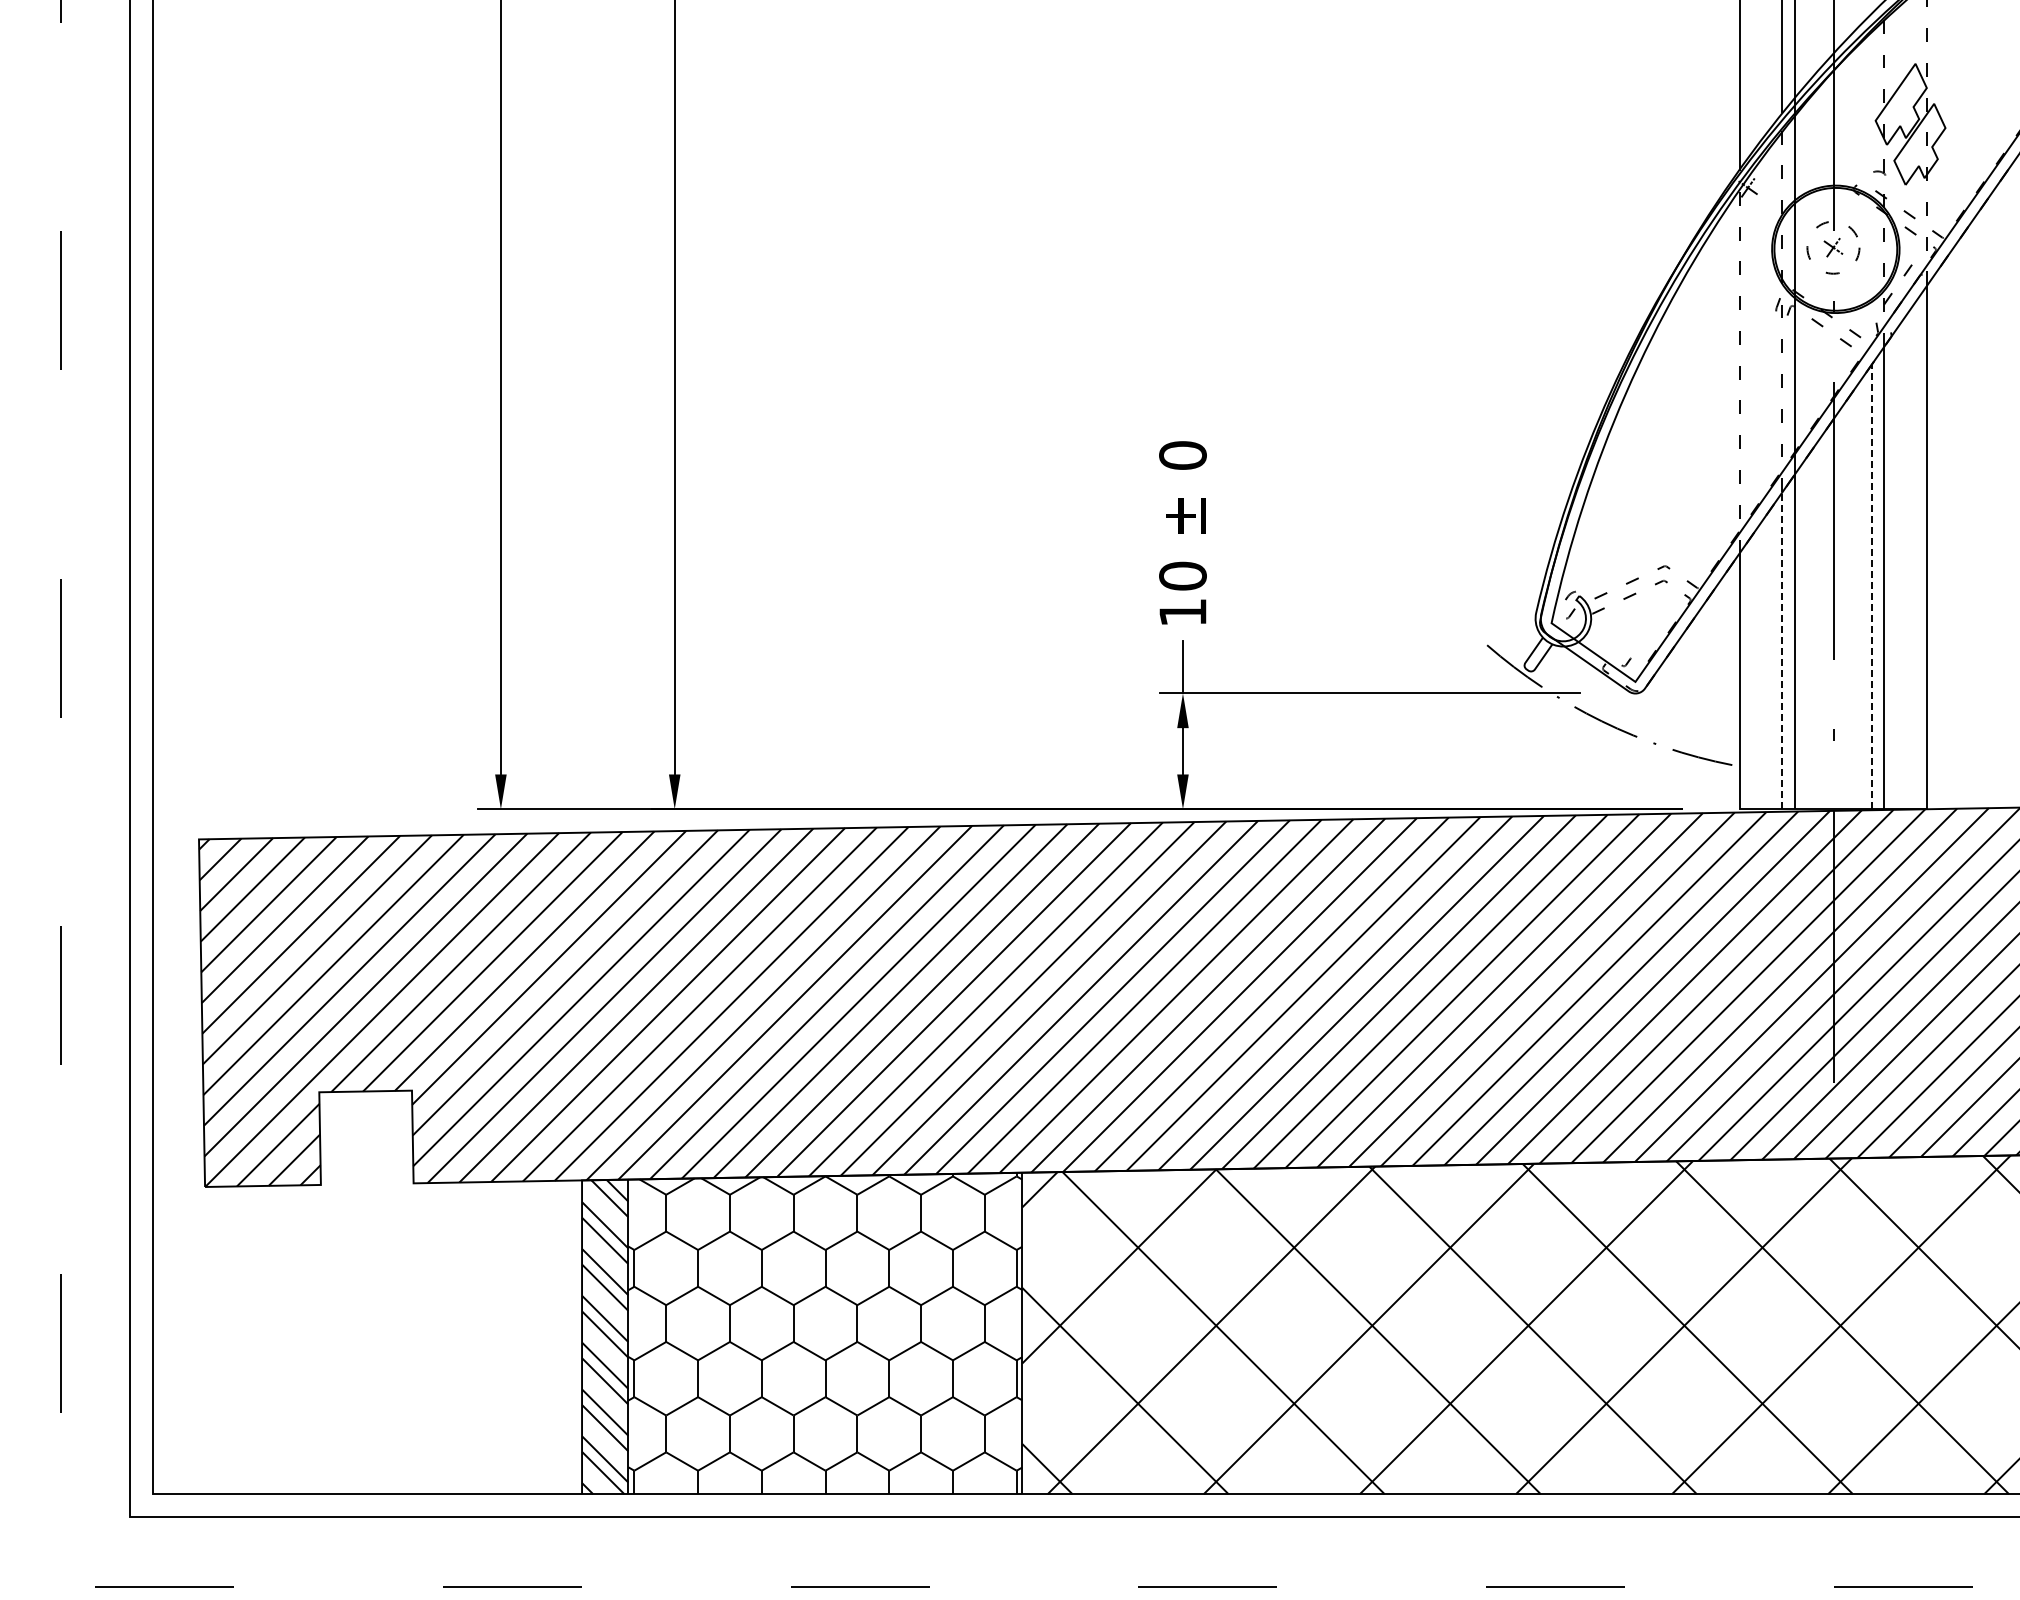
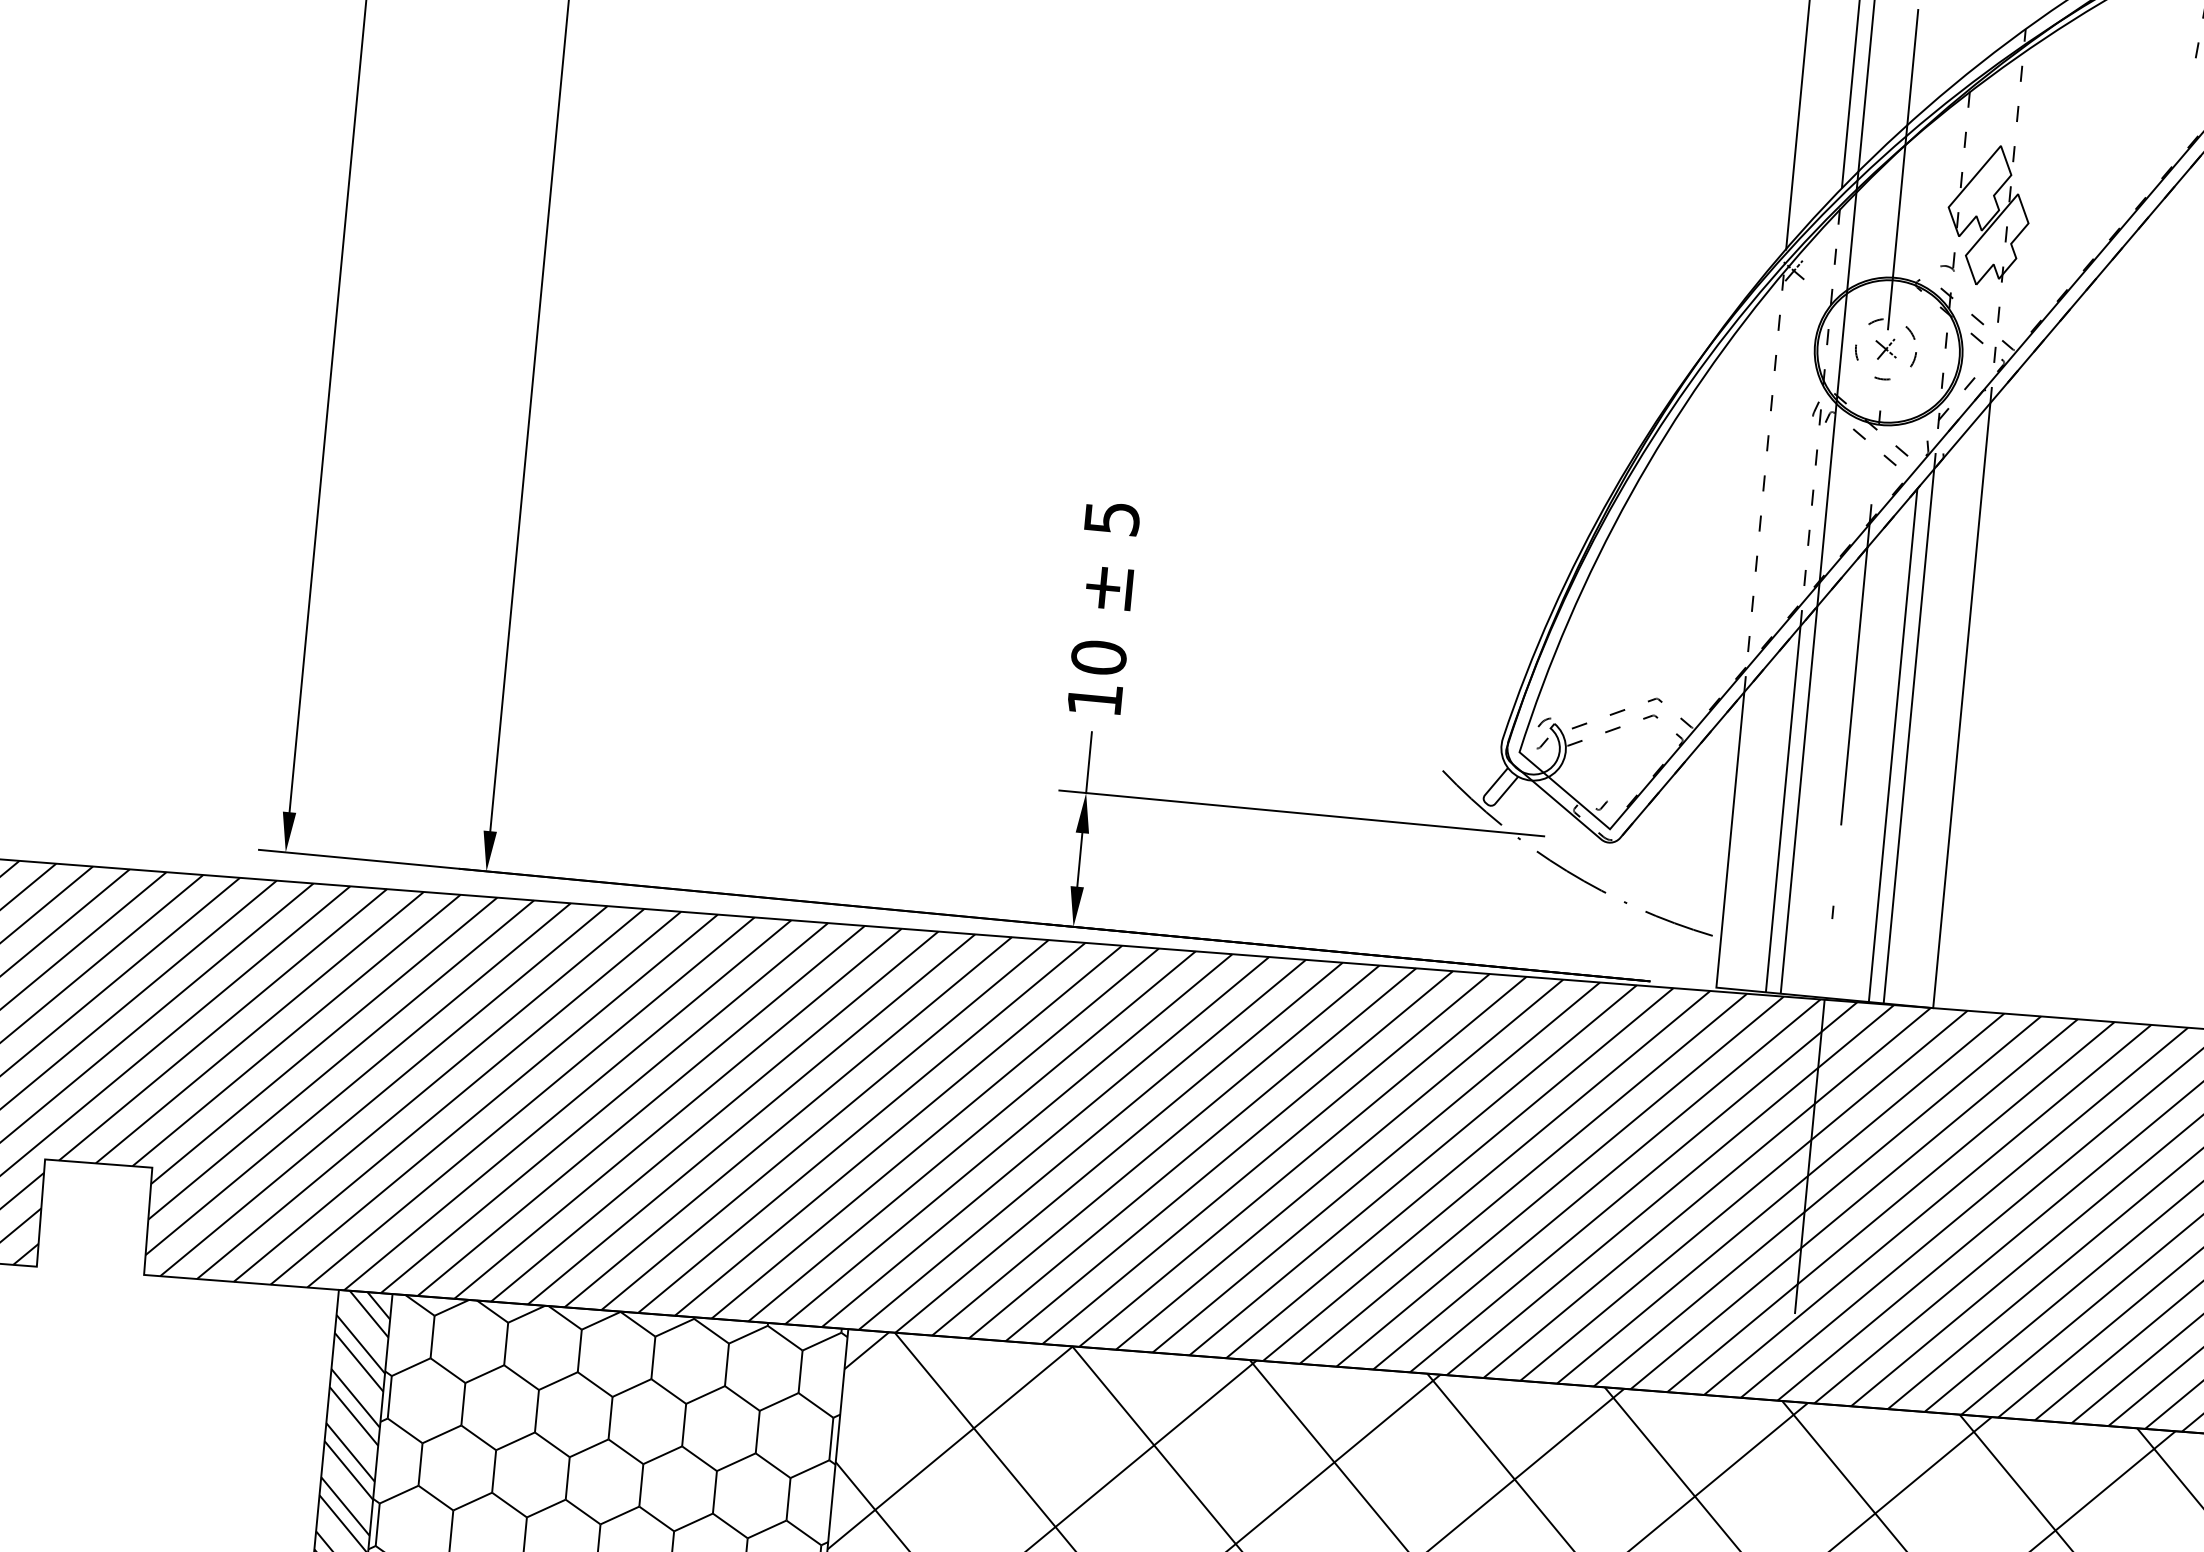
text: (1182, 455) -> (1111, 518), 0 -> 5
line: (1871, 586) -> (1893, 744), dashed -> solid
line: (1782, 650) -> (1783, 808), dashed -> solid

